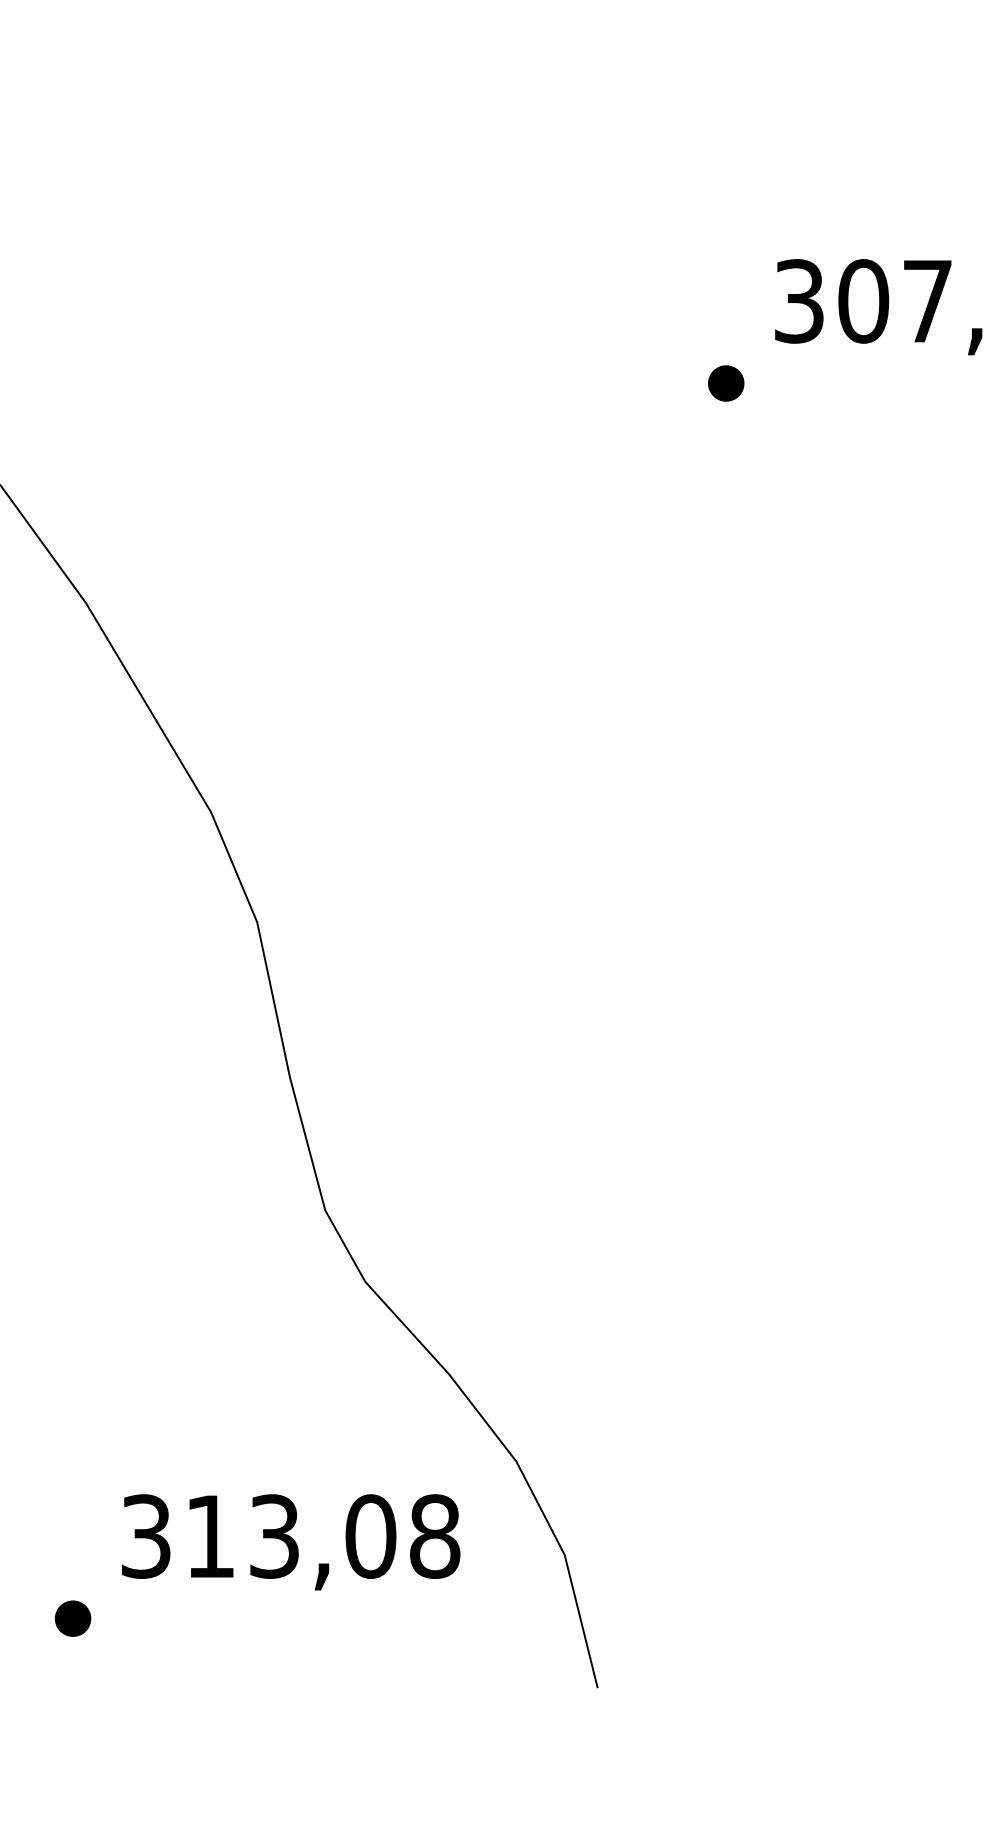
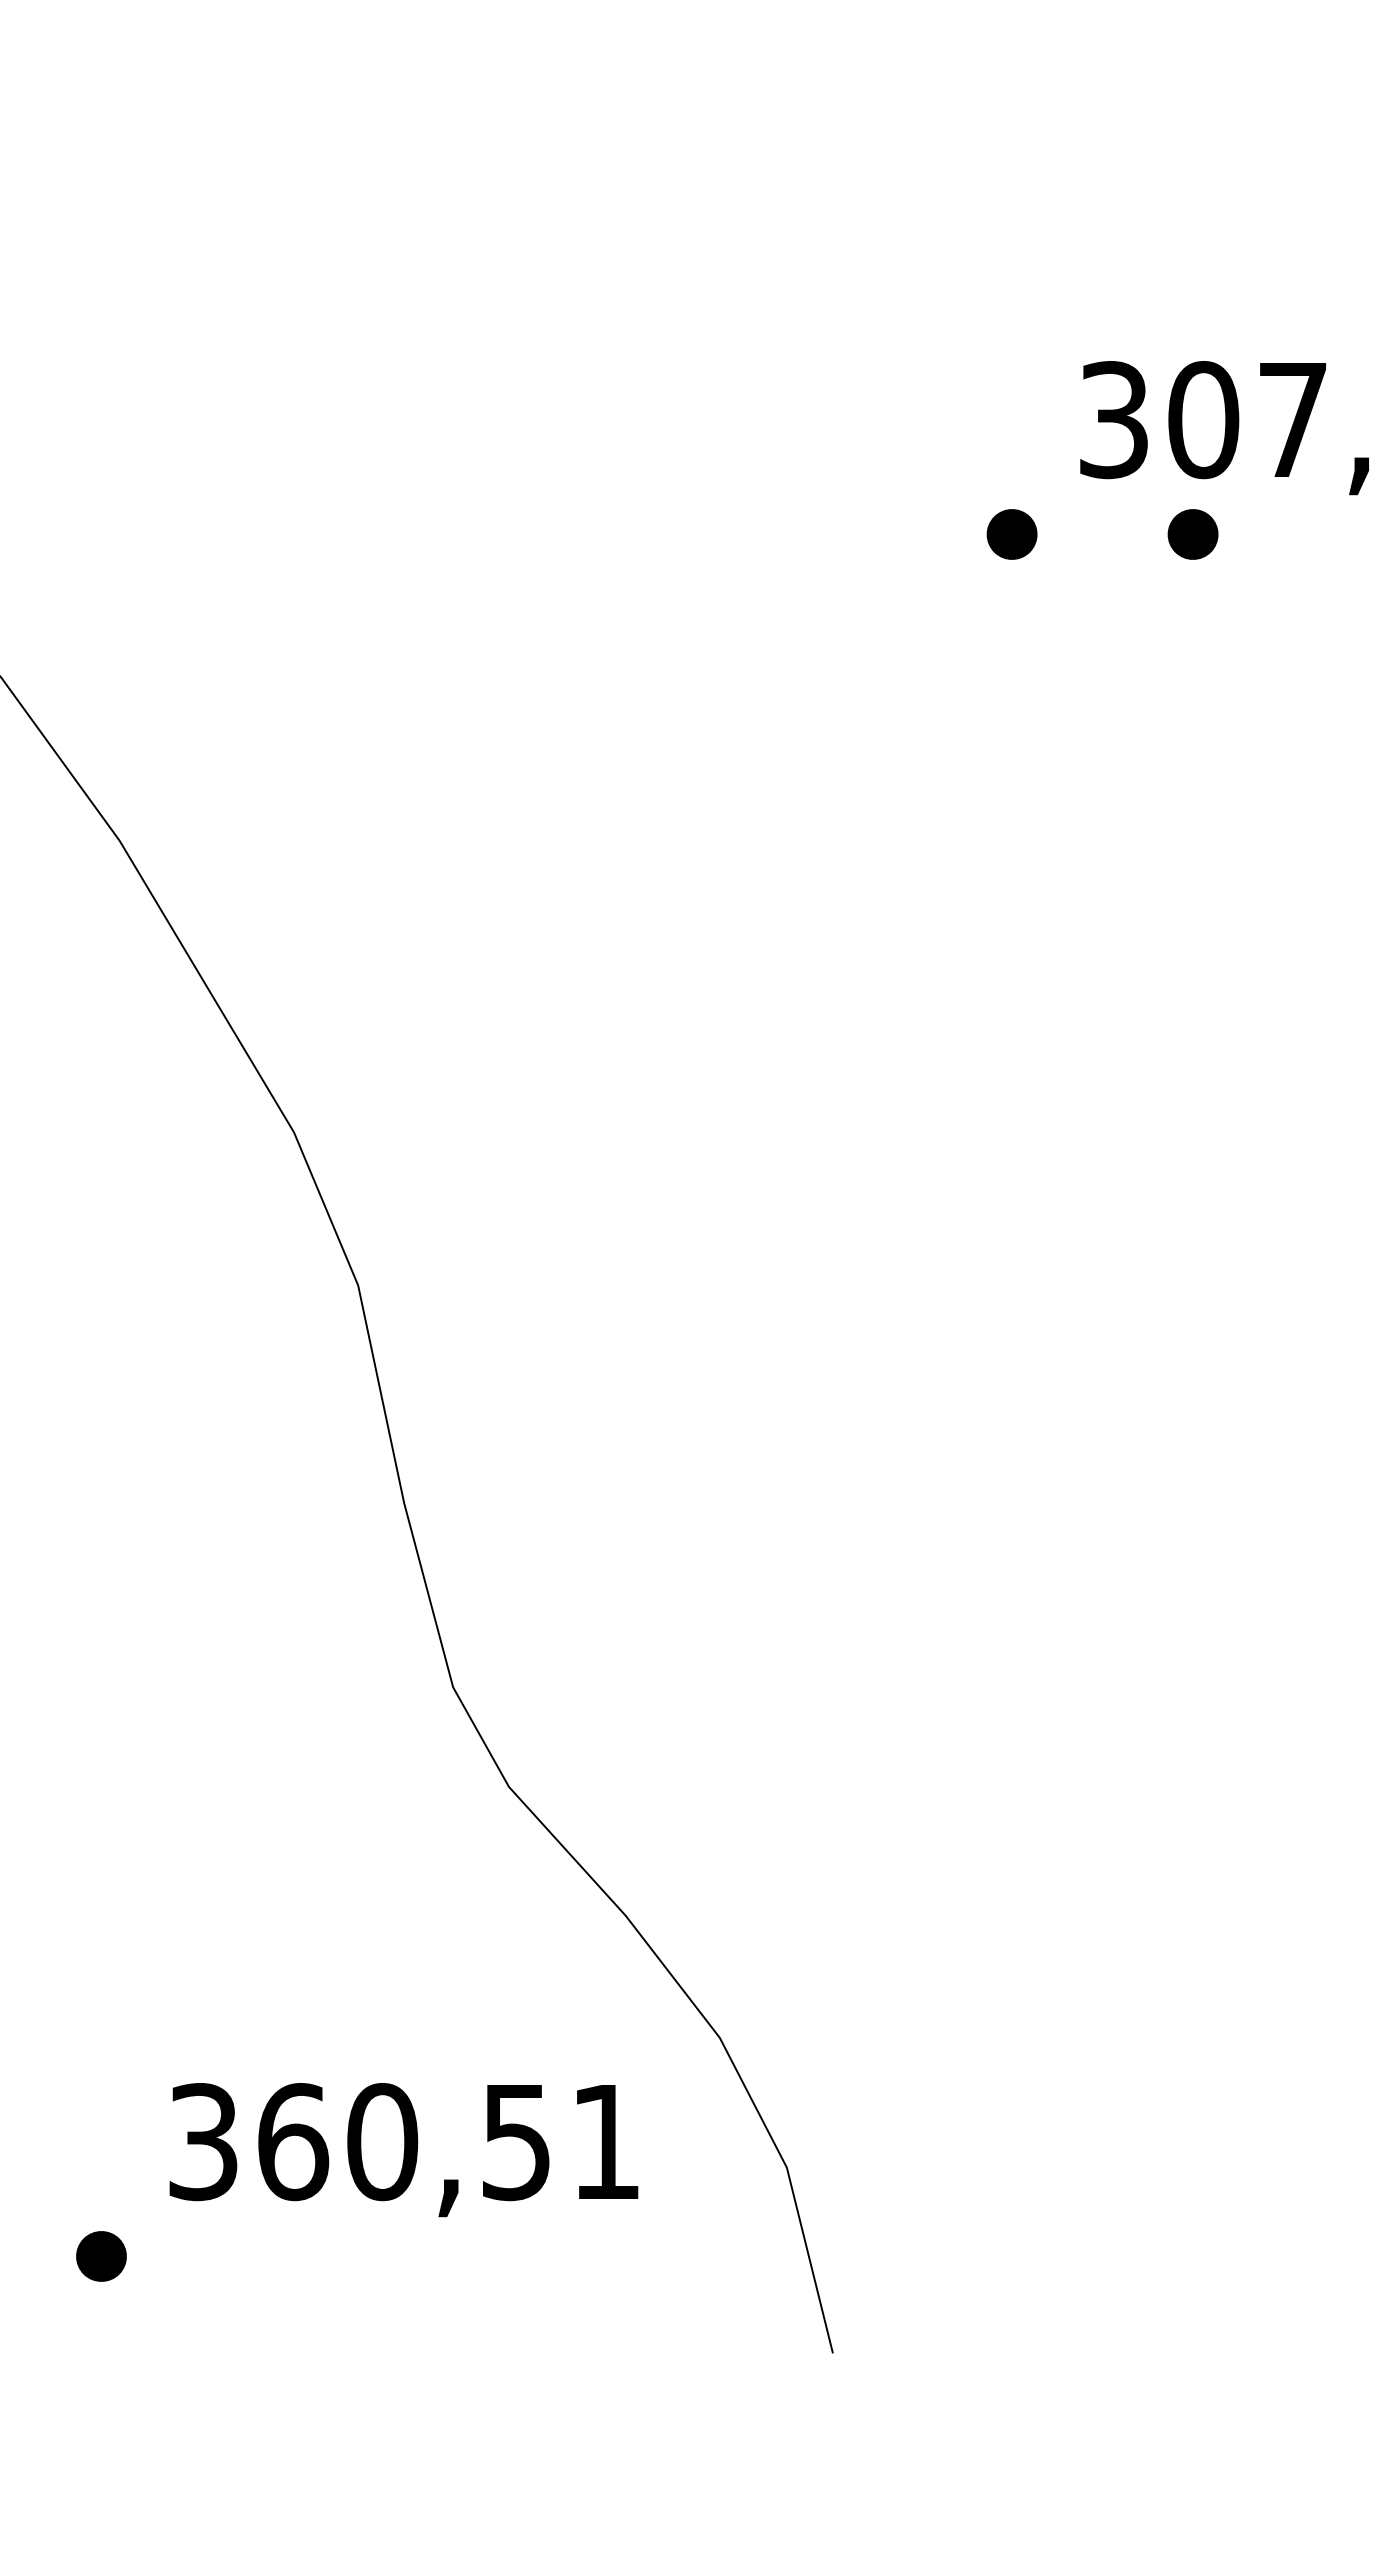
part: (855, 383) -> (1192, 534), added
text: (322, 1536) -> (449, 2142), 313,08 -> 360,51

